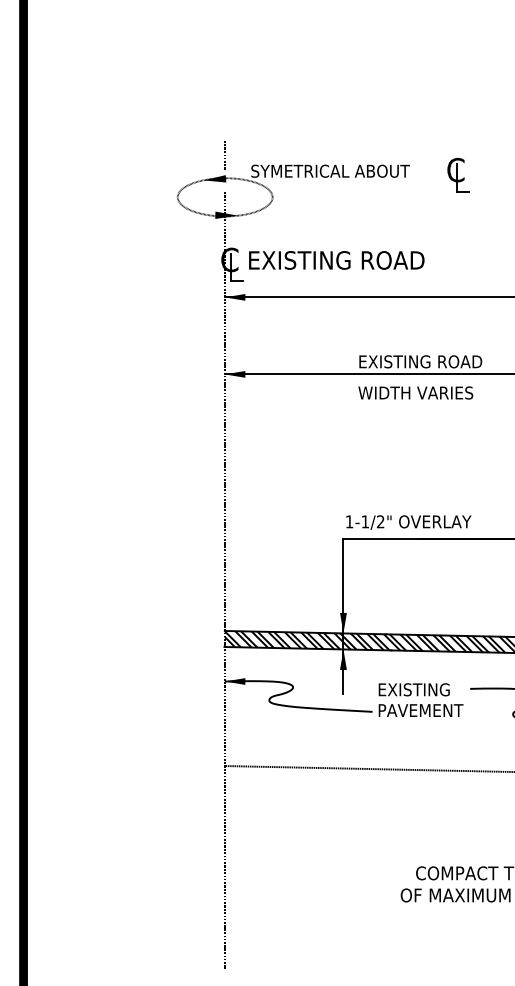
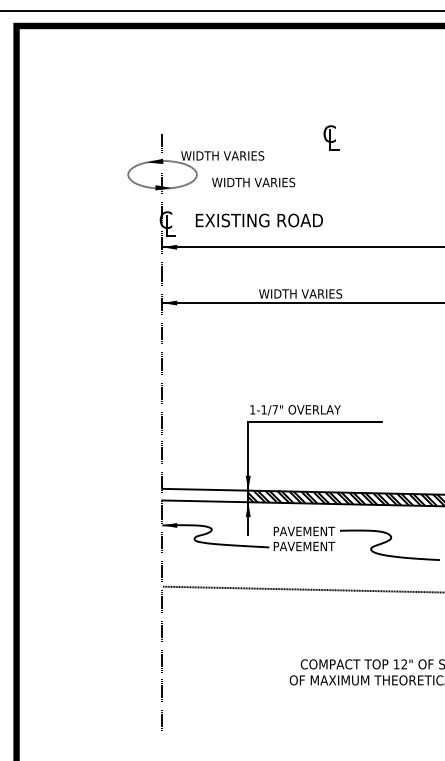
text: (330, 170) -> (238, 155), SYMETRICAL ABOUT -> WIDTH VARIES
part: (458, 174) -> (331, 137), moved
text: (336, 260) -> (259, 220), moved
text: (419, 361) -> (303, 293), EXISTING ROAD -> WIDTH VARIES
text: (415, 392) -> (253, 182), moved
text: (379, 521) -> (274, 409), 1-1/2" -> 1-1/7"
hatch: (284, 640) -> (205, 495), removed
text: (422, 689) -> (305, 531), EXISTING -> PAVEMENT

